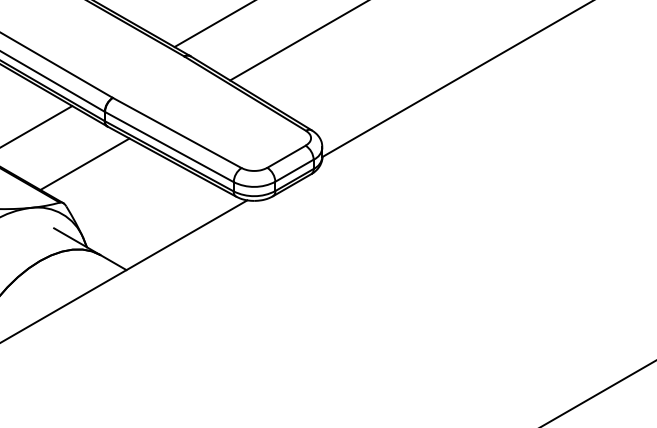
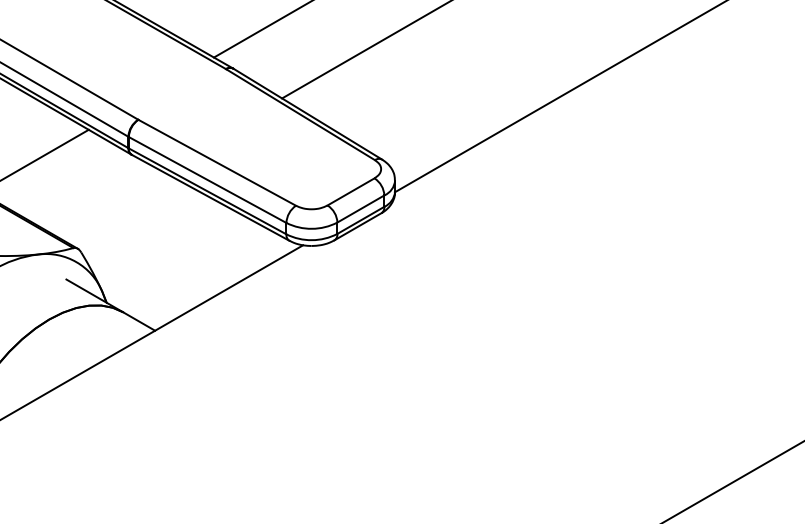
line: (84, 163) -> (103, 200), removed

